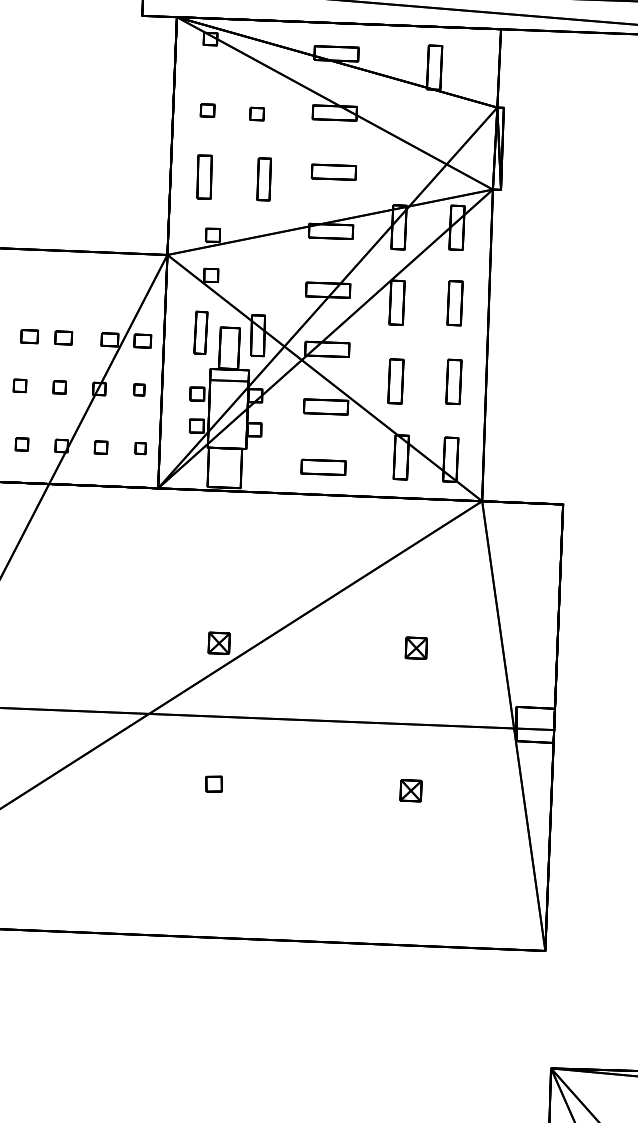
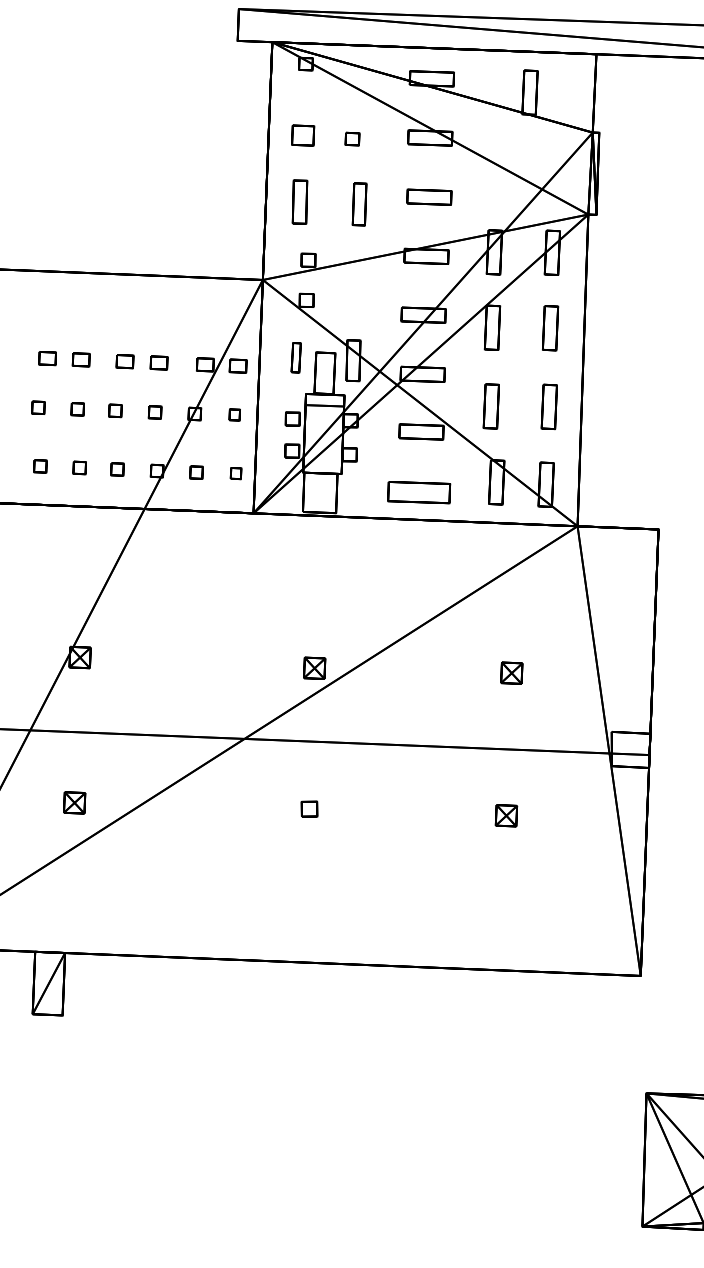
part: (207, 110) -> (302, 135), size x1.6
part: (200, 332) -> (295, 357), size x0.7
part: (323, 466) -> (418, 491), size x1.4

